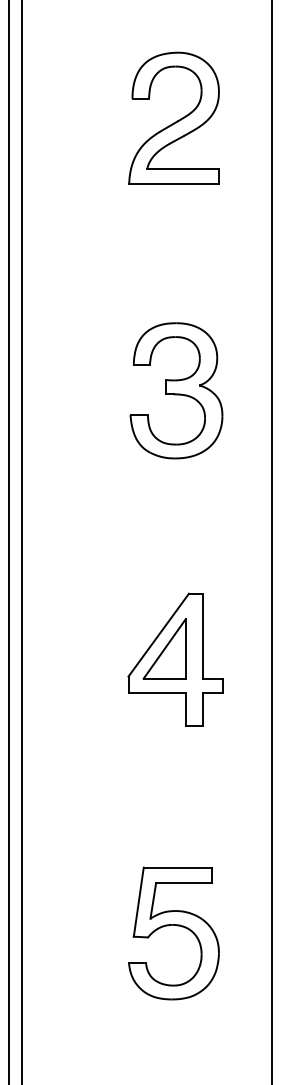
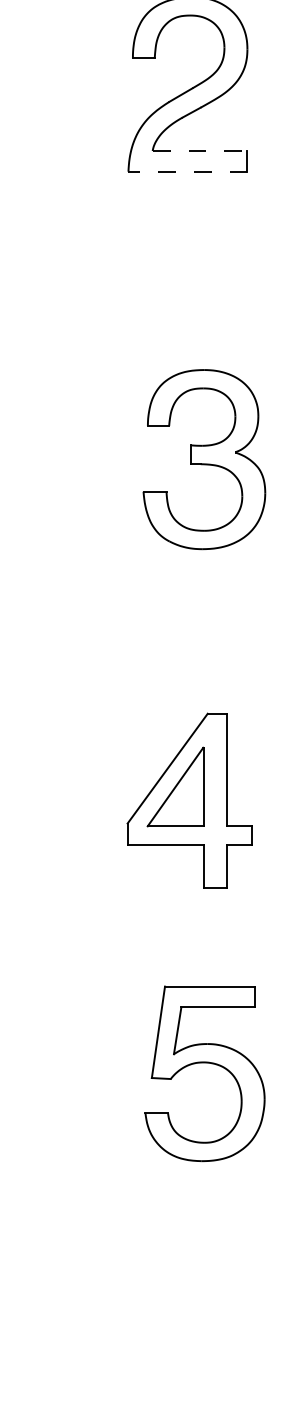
line: (183, 168) -> (200, 150), solid -> dashed
line: (174, 184) -> (188, 171), solid -> dashed
part: (176, 390) -> (204, 459), moved
part: (173, 925) -> (204, 1063), moved

